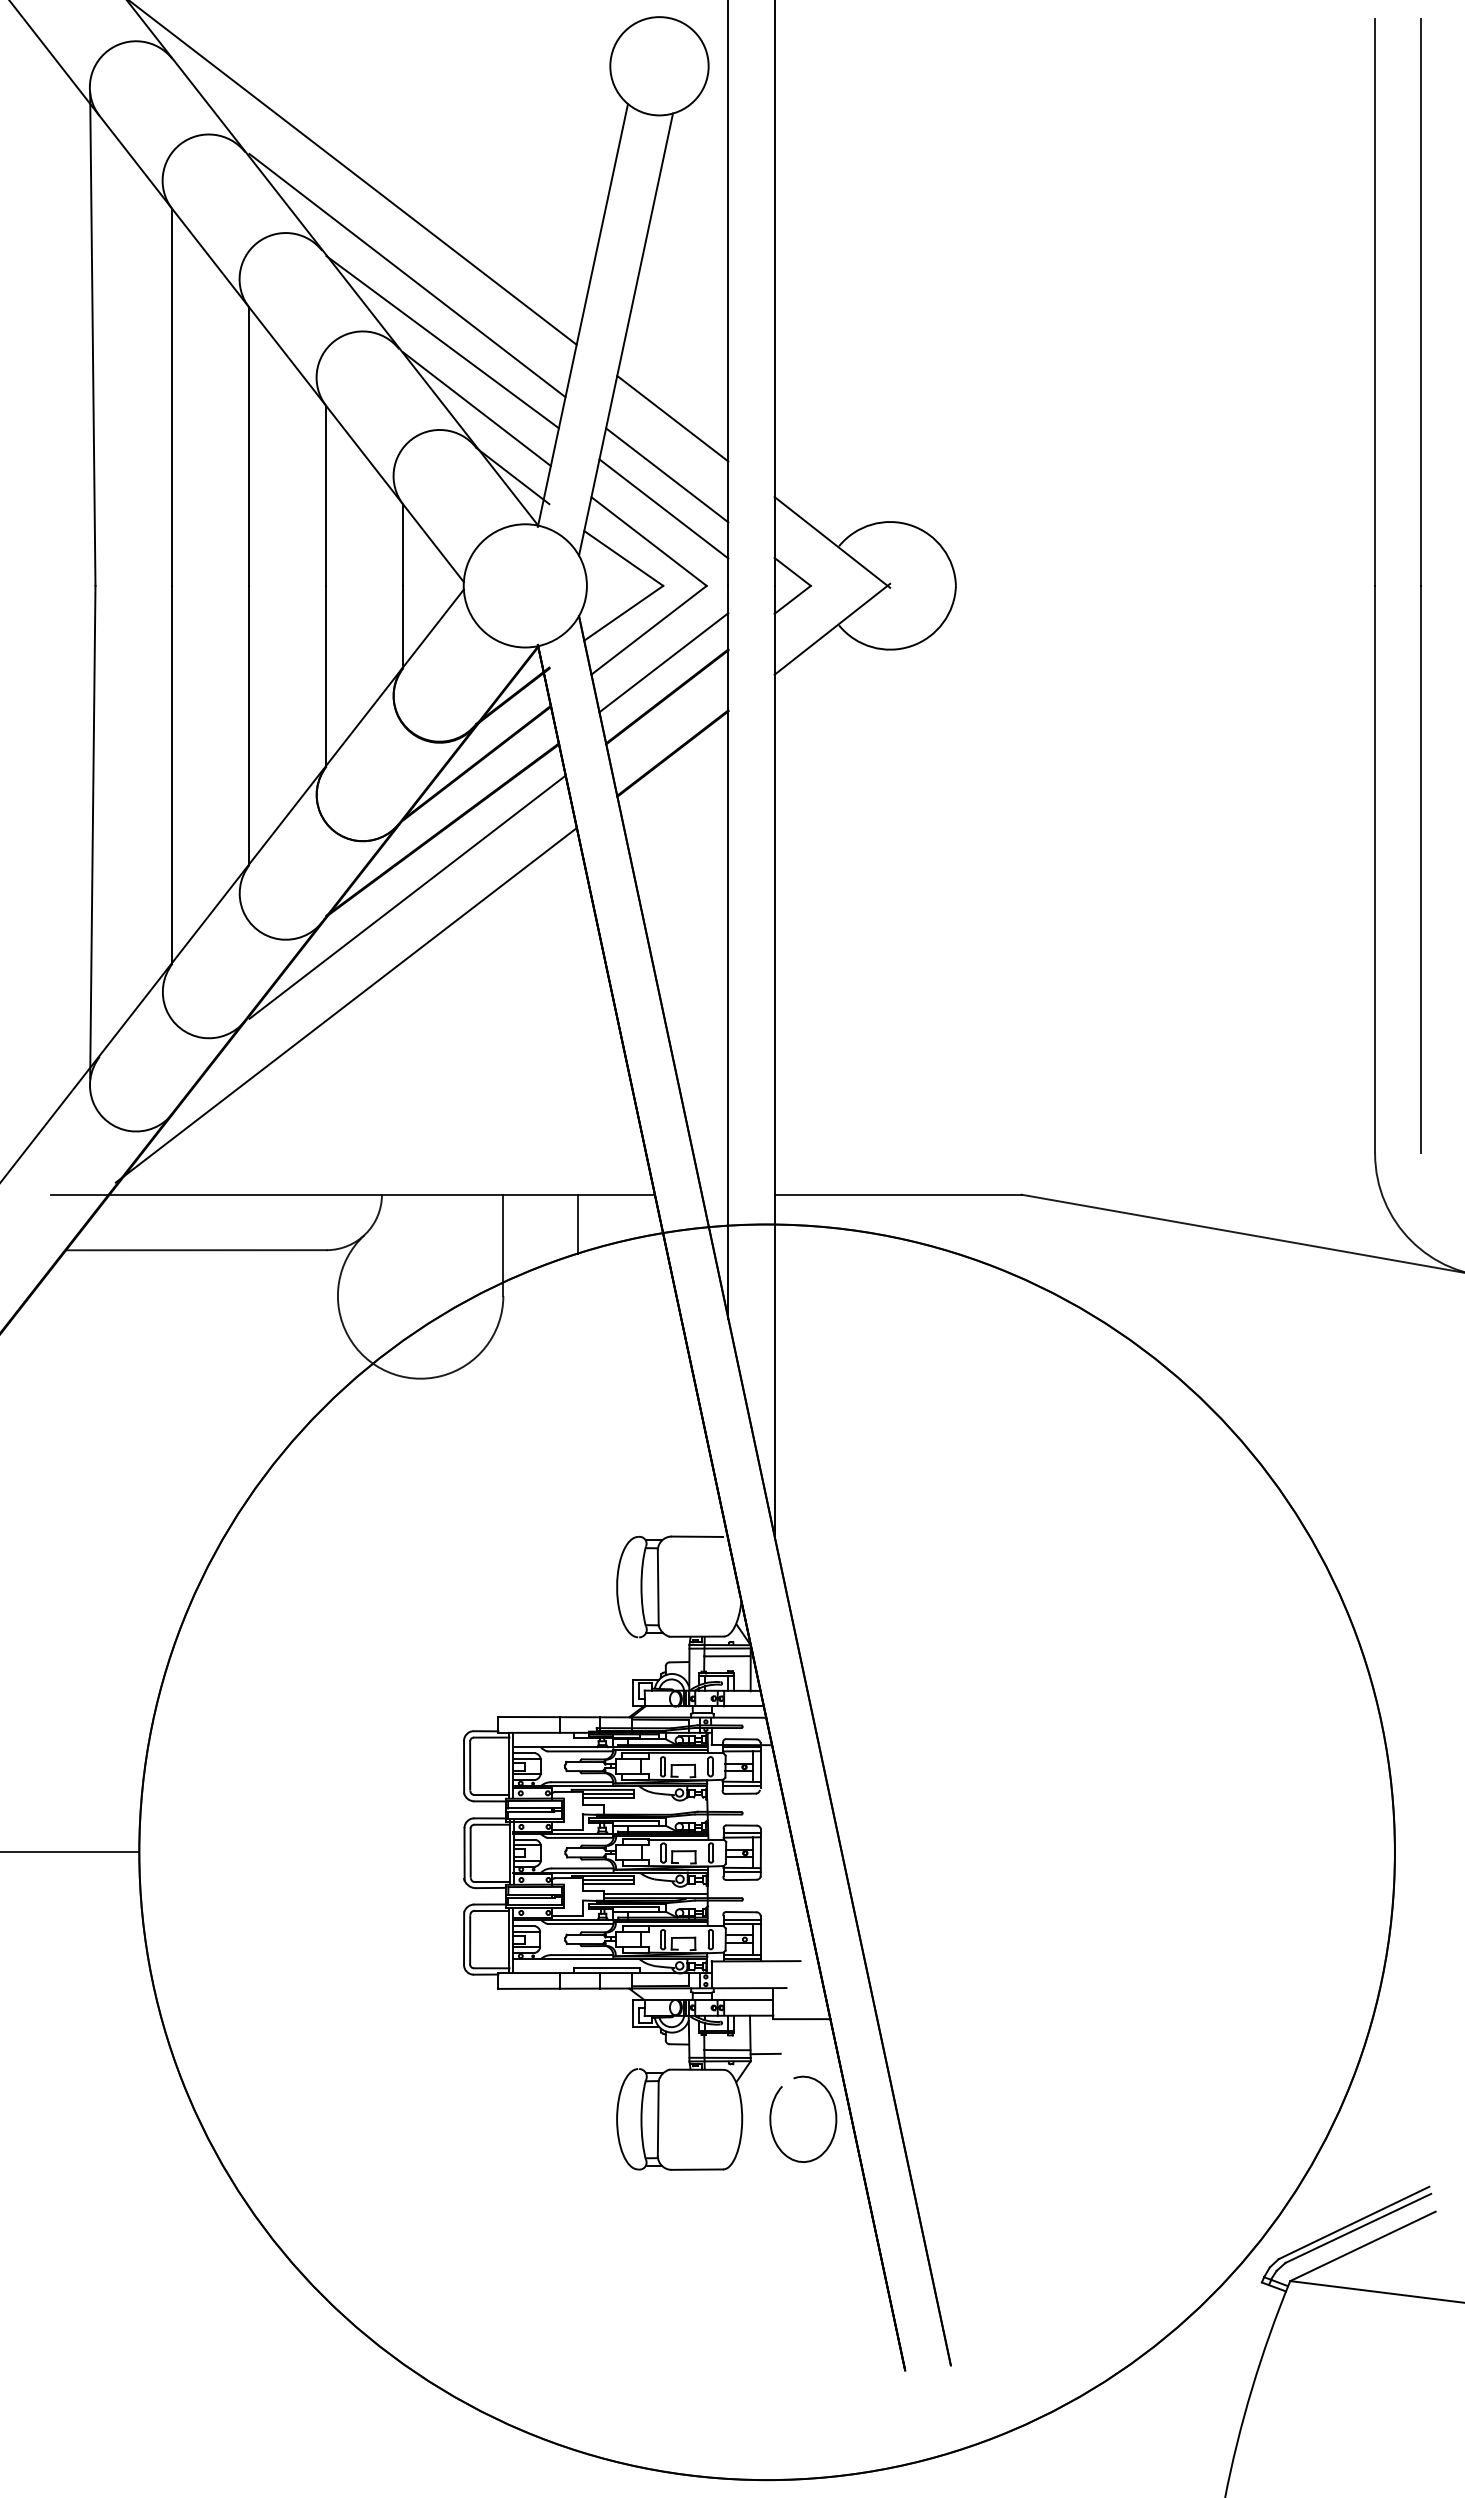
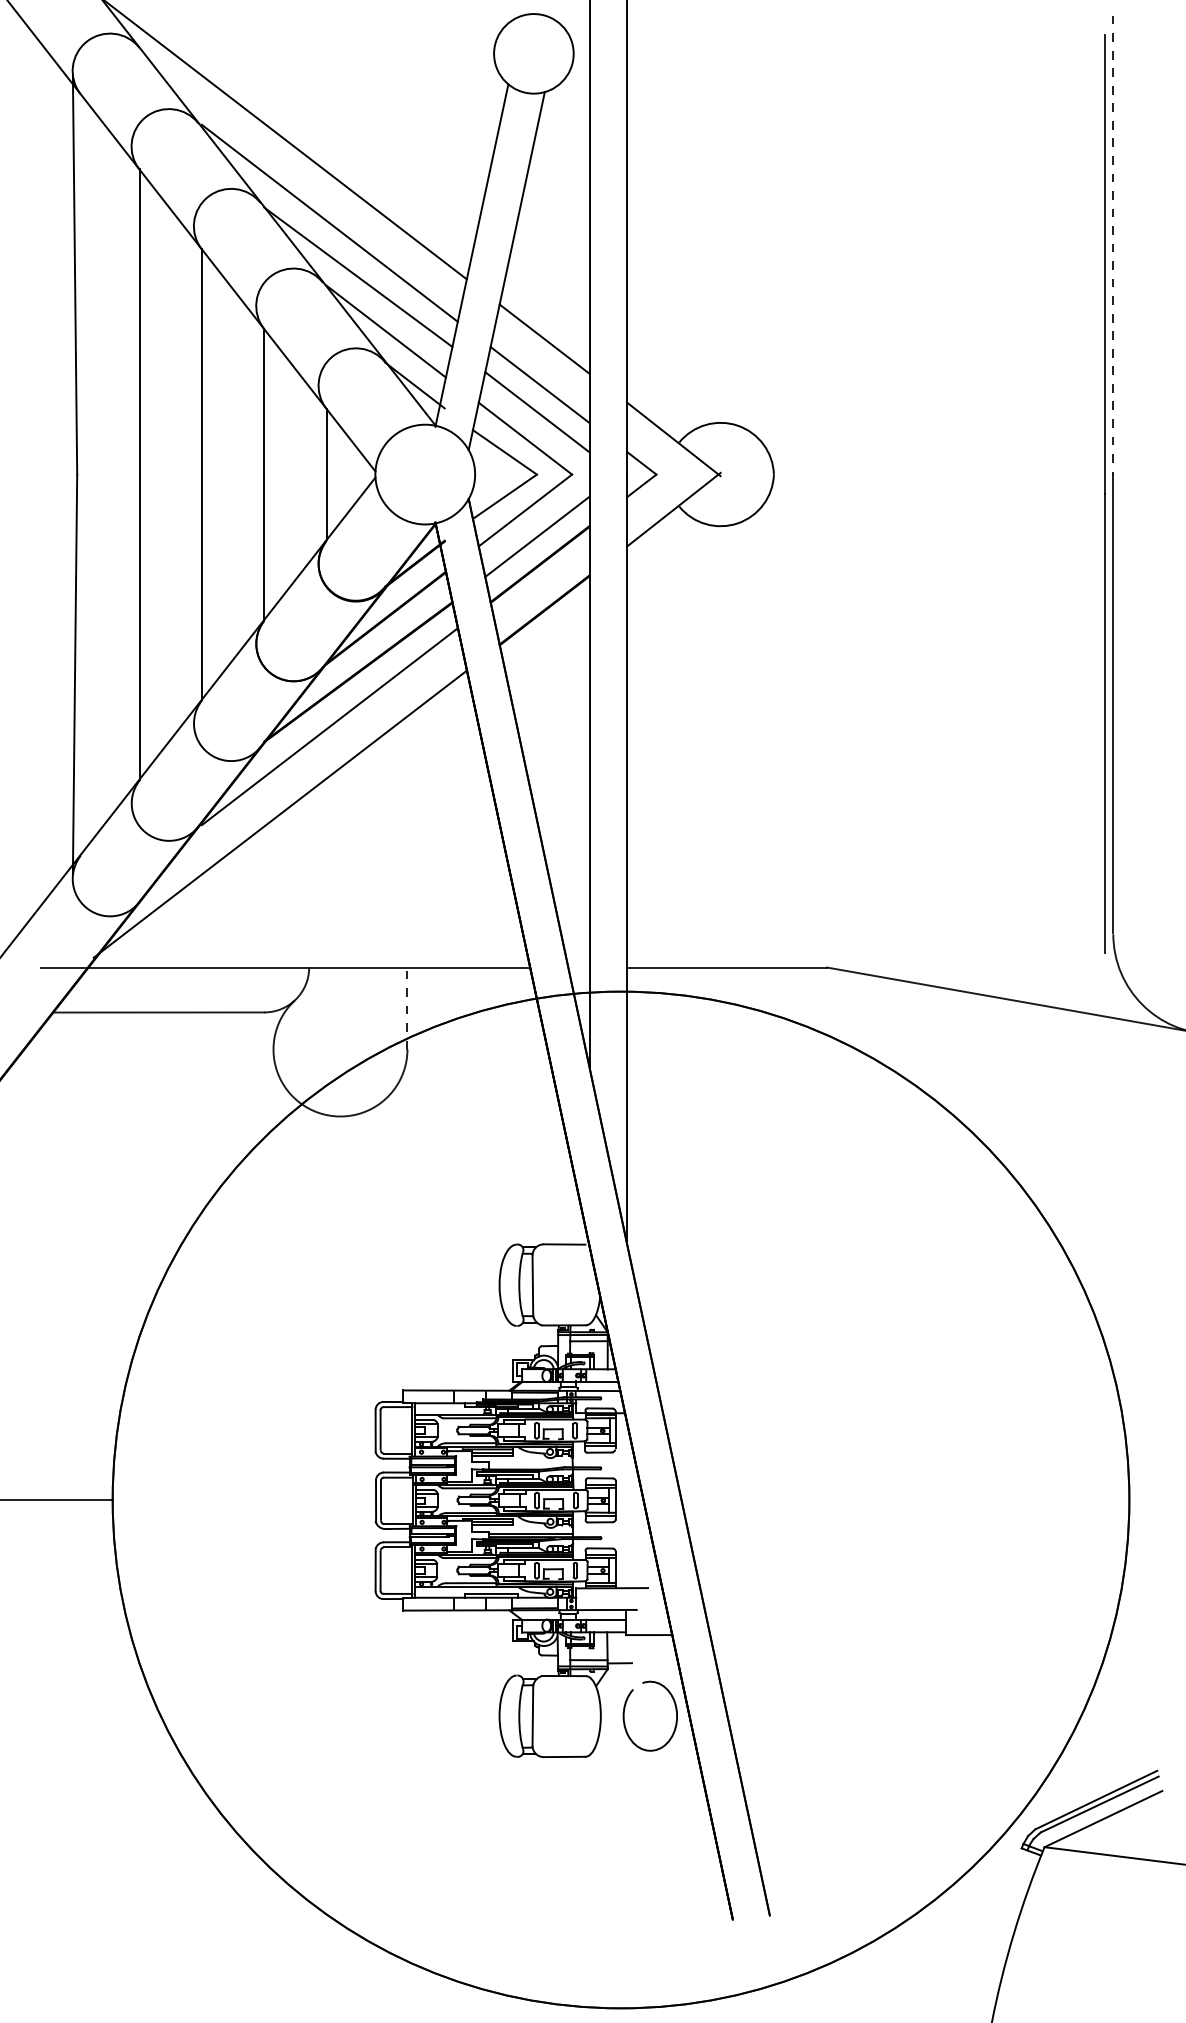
line: (1374, 303) -> (1112, 245), solid -> dashed
line: (1420, 585) -> (1104, 493), moved
line: (578, 1223) -> (468, 990), removed
line: (503, 1245) -> (407, 1008), solid -> dashed

